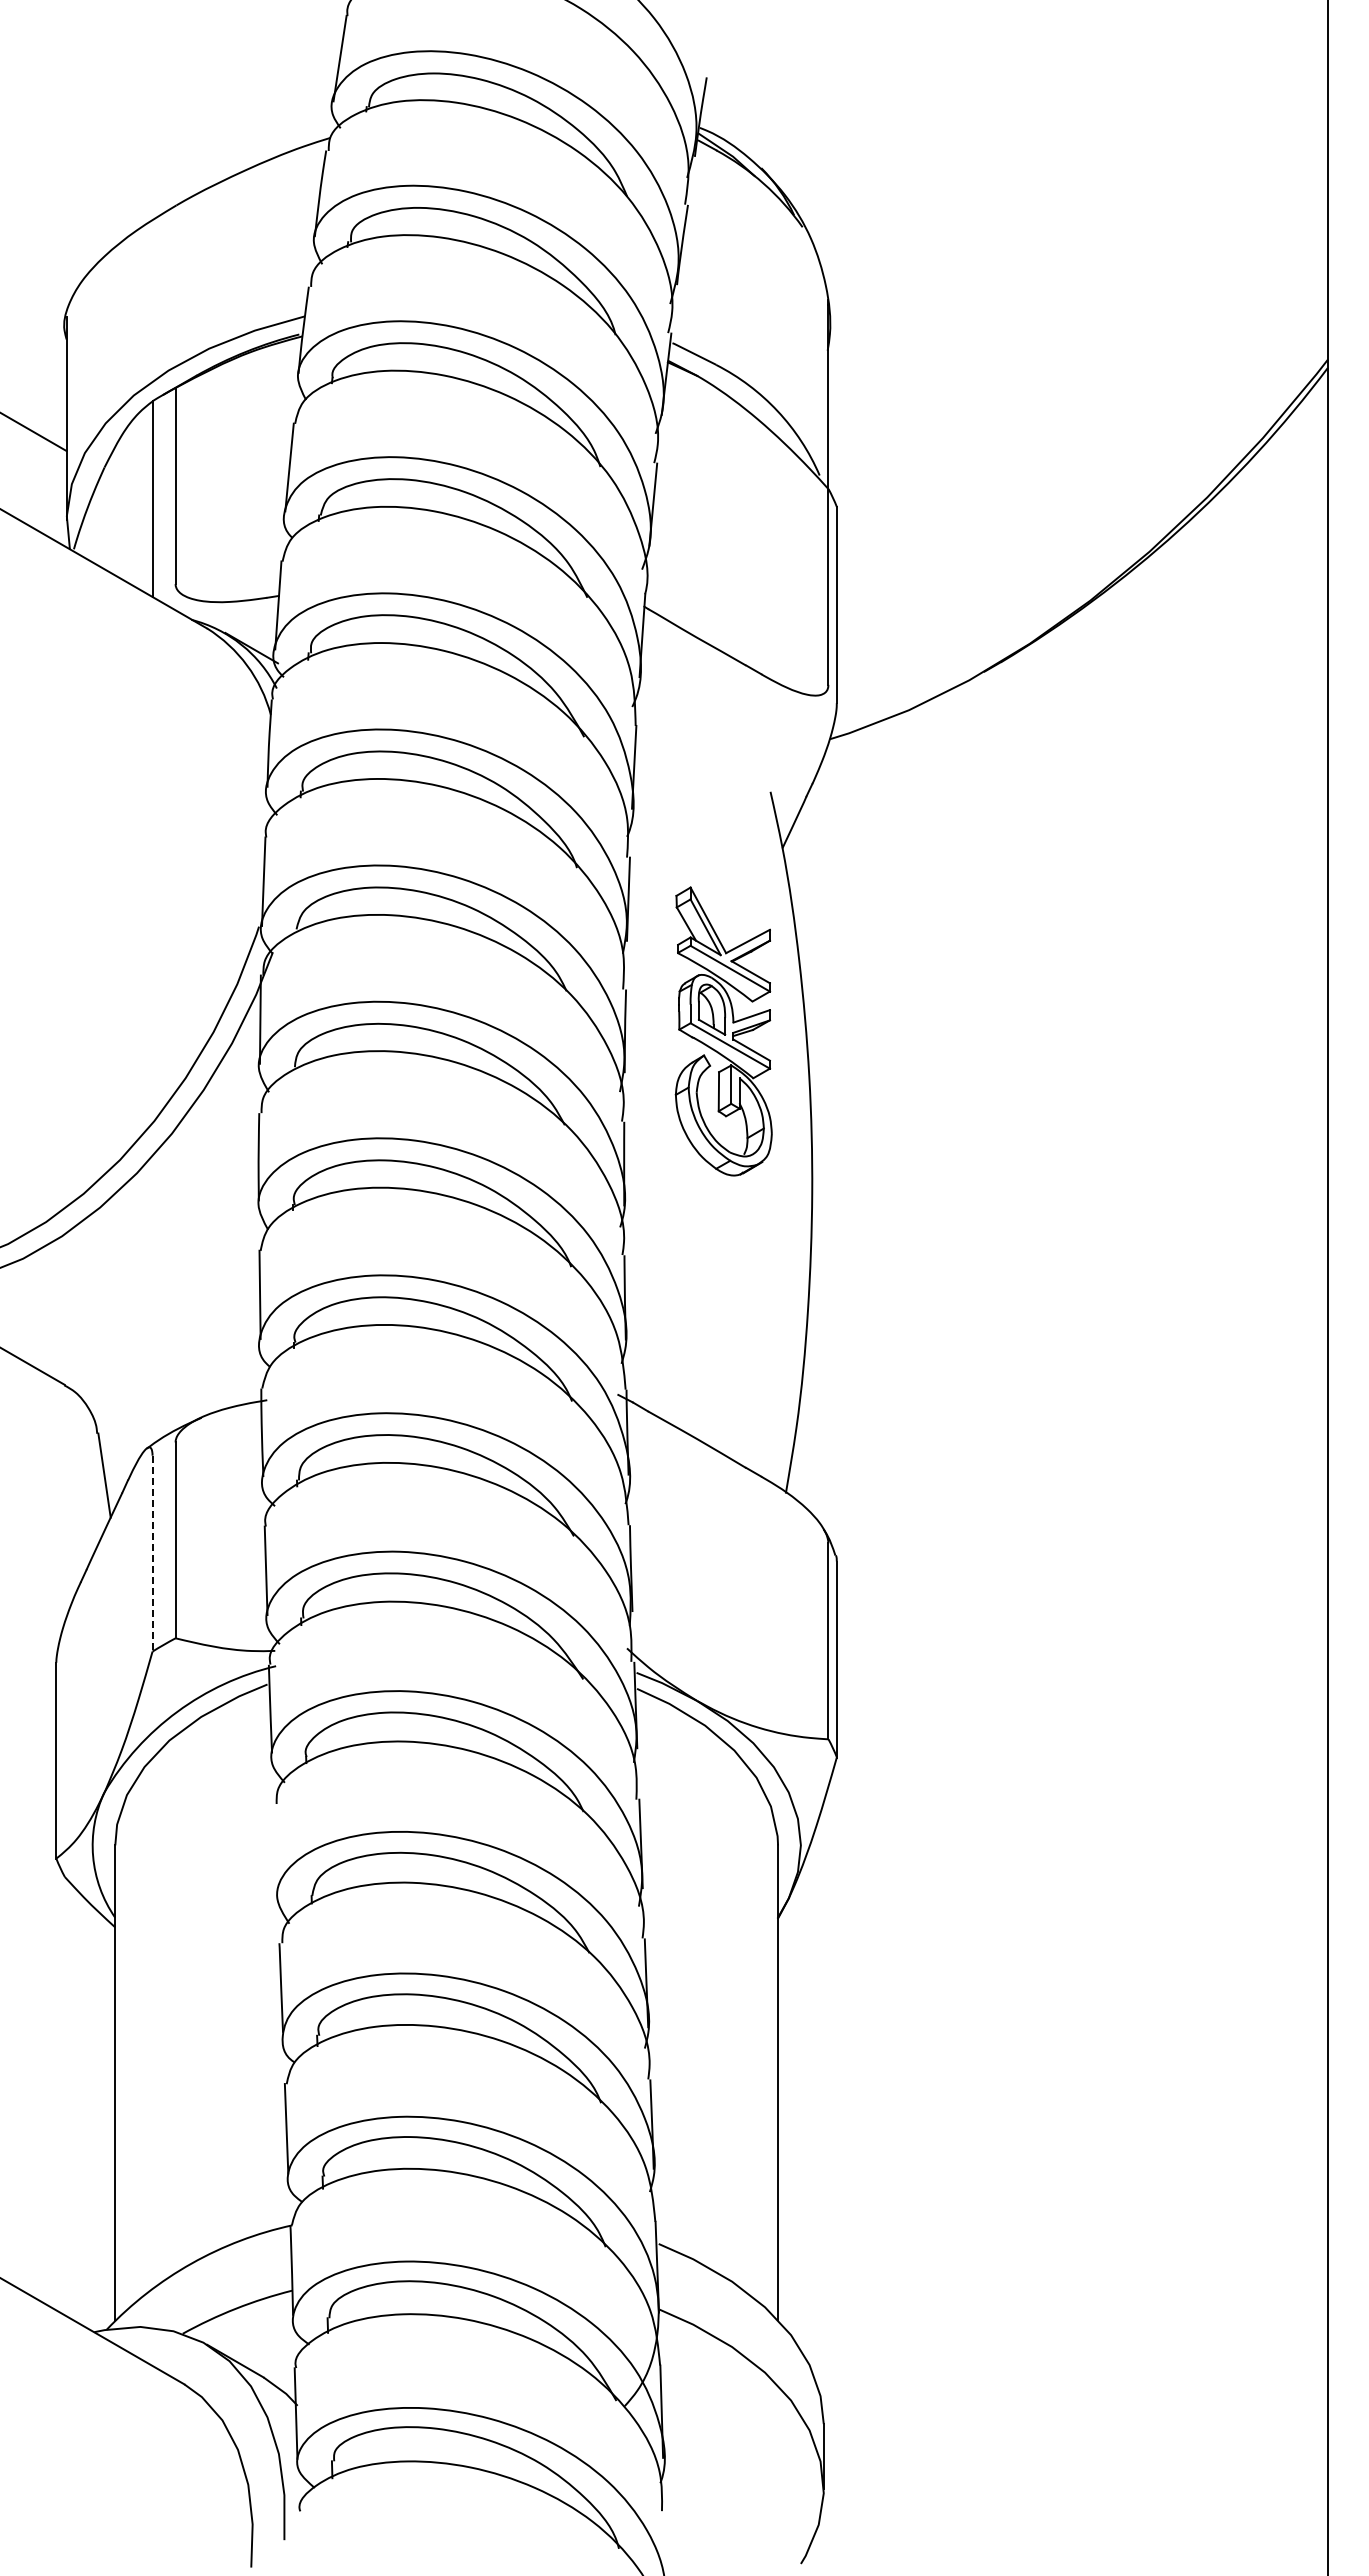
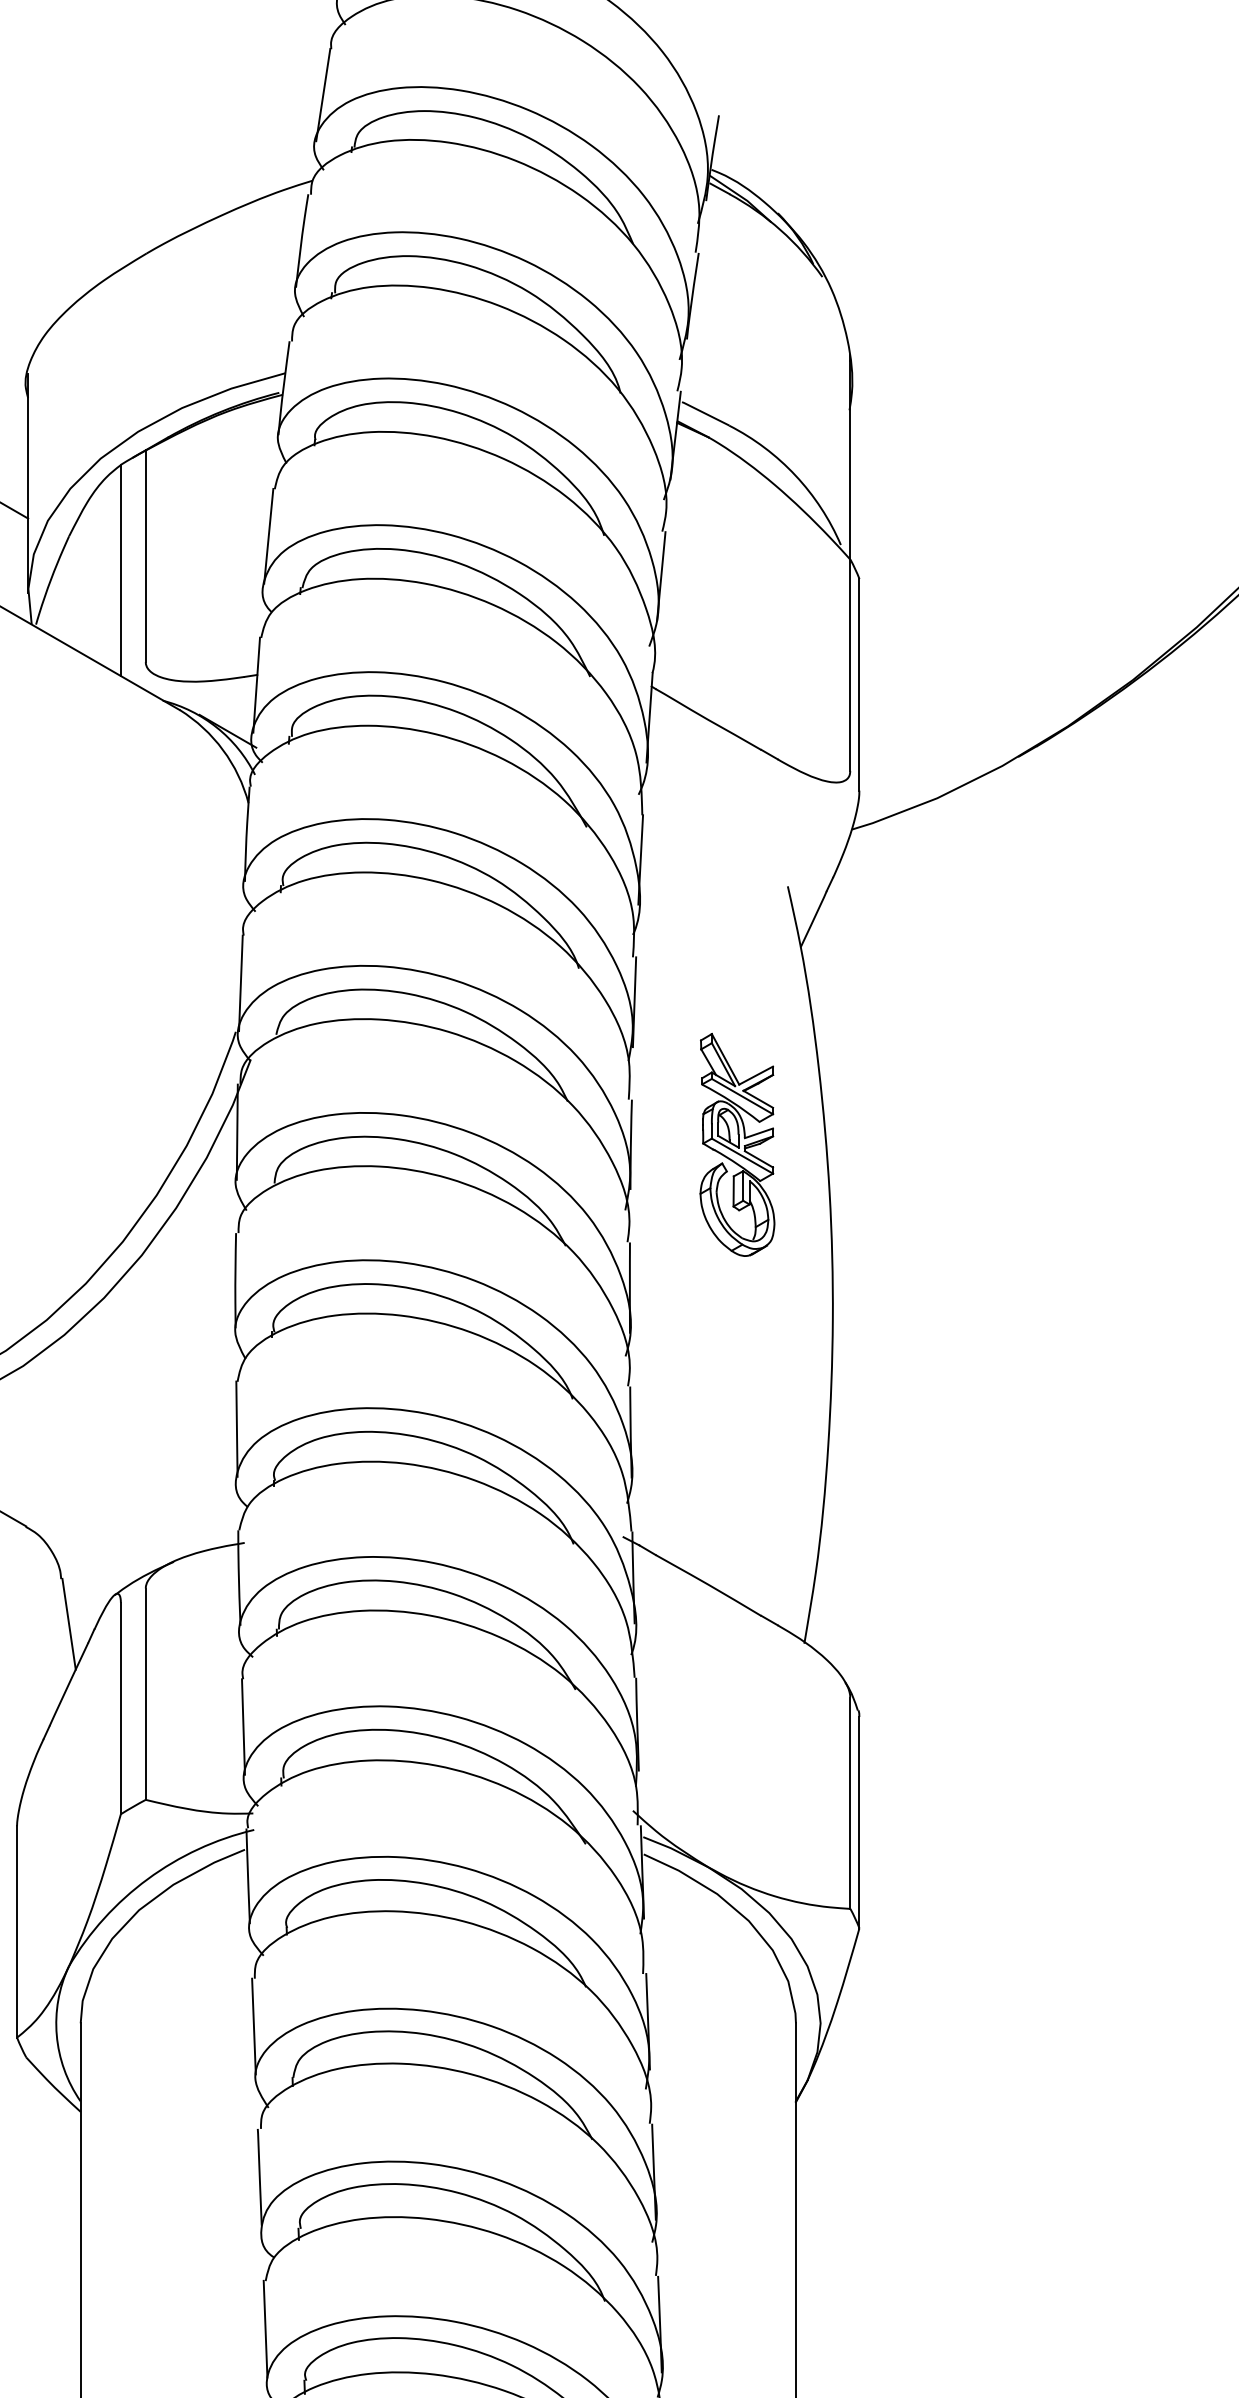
part: (723, 1031) -> (737, 1144), size x0.71
line: (152, 1553) -> (120, 1708), dashed -> solid
line: (275, 1848) -> (253, 2026), added

